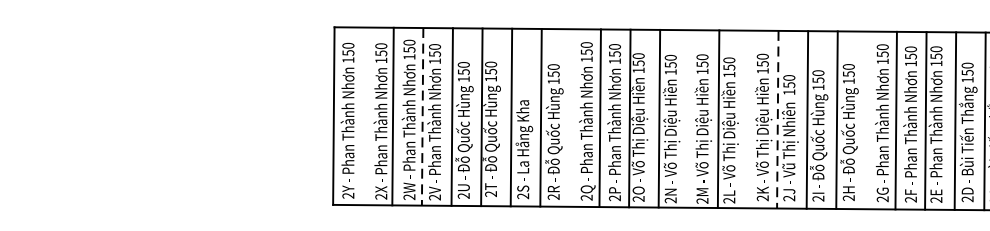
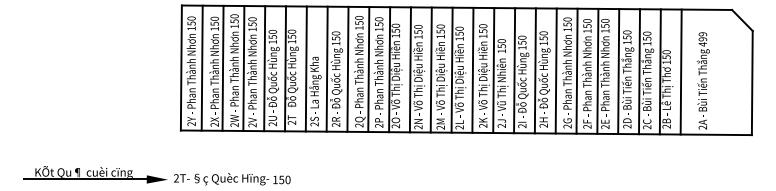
line: (362, 115) -> (201, 67), added
line: (569, 116) -> (347, 68), added
line: (422, 118) -> (243, 69), dashed -> solid
line: (687, 118) -> (430, 69), added
line: (747, 118) -> (472, 69), added
line: (865, 119) -> (555, 70), added
line: (777, 121) -> (493, 71), dashed -> solid

